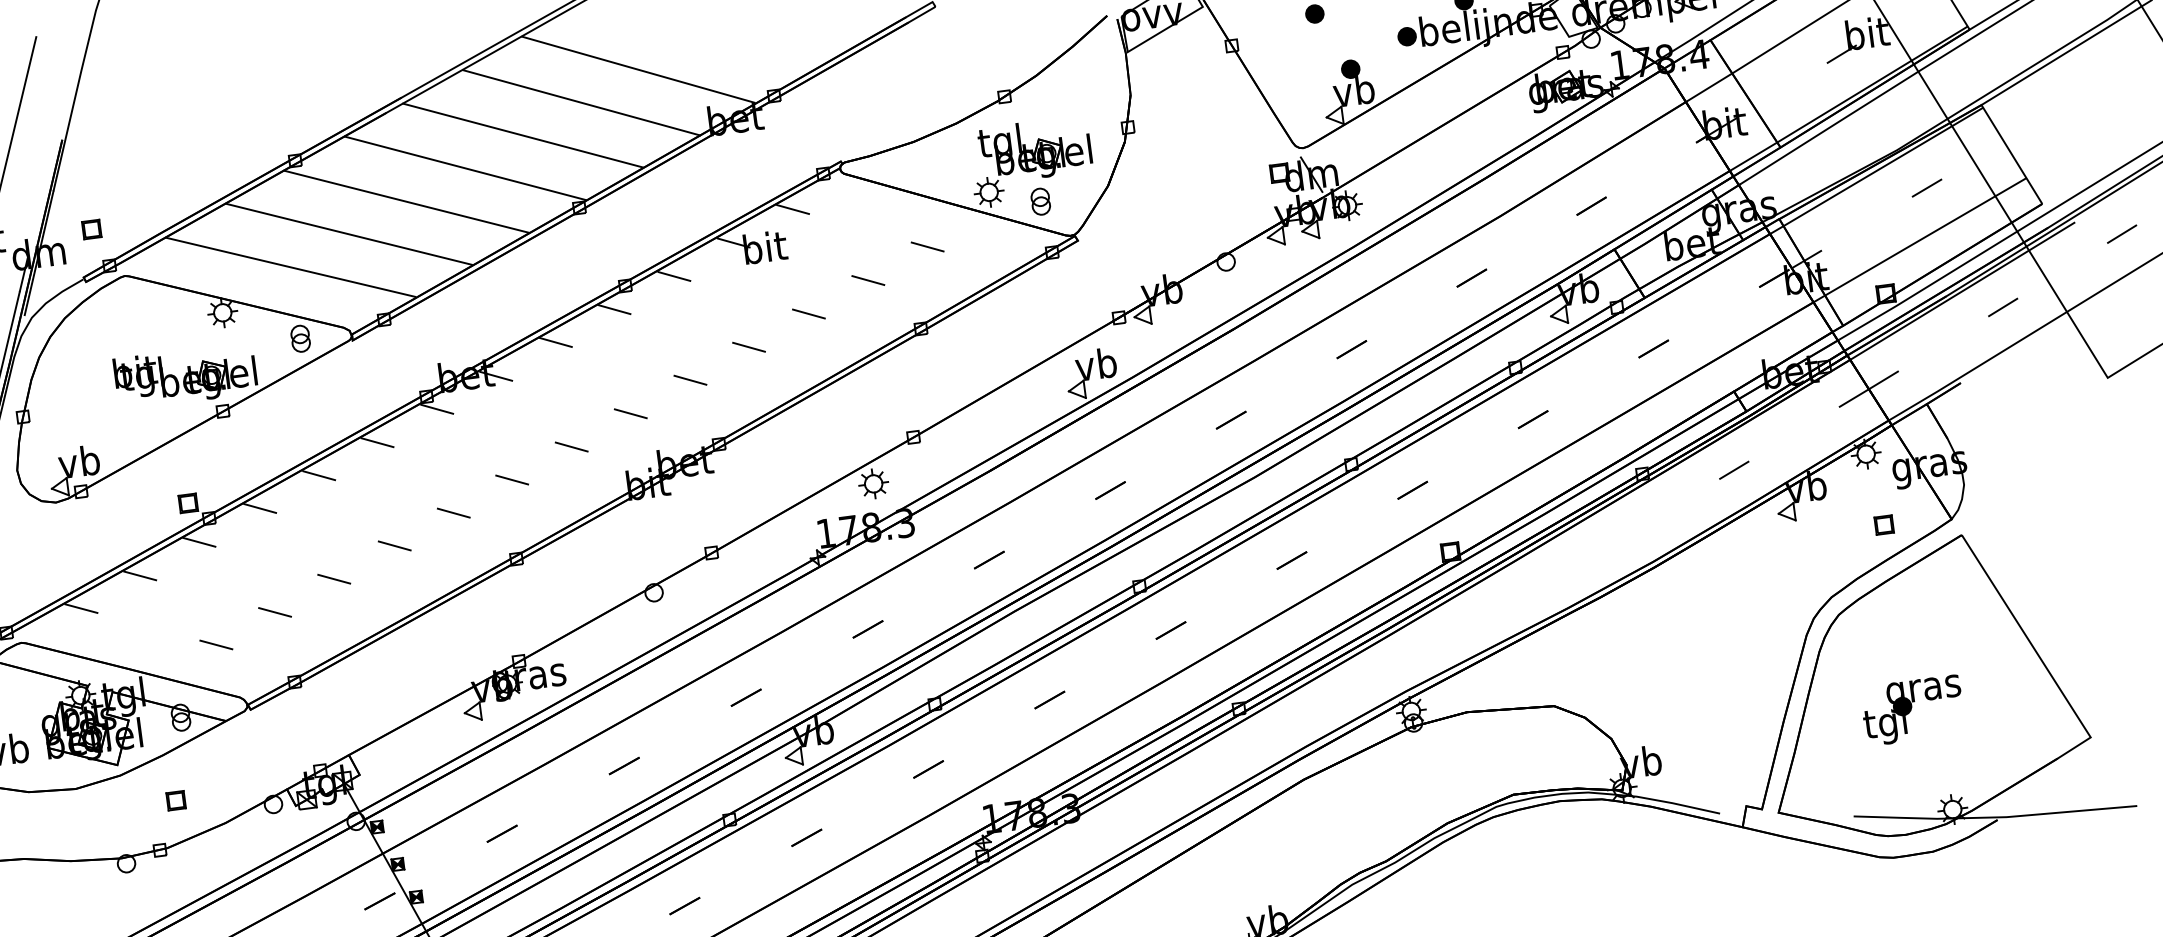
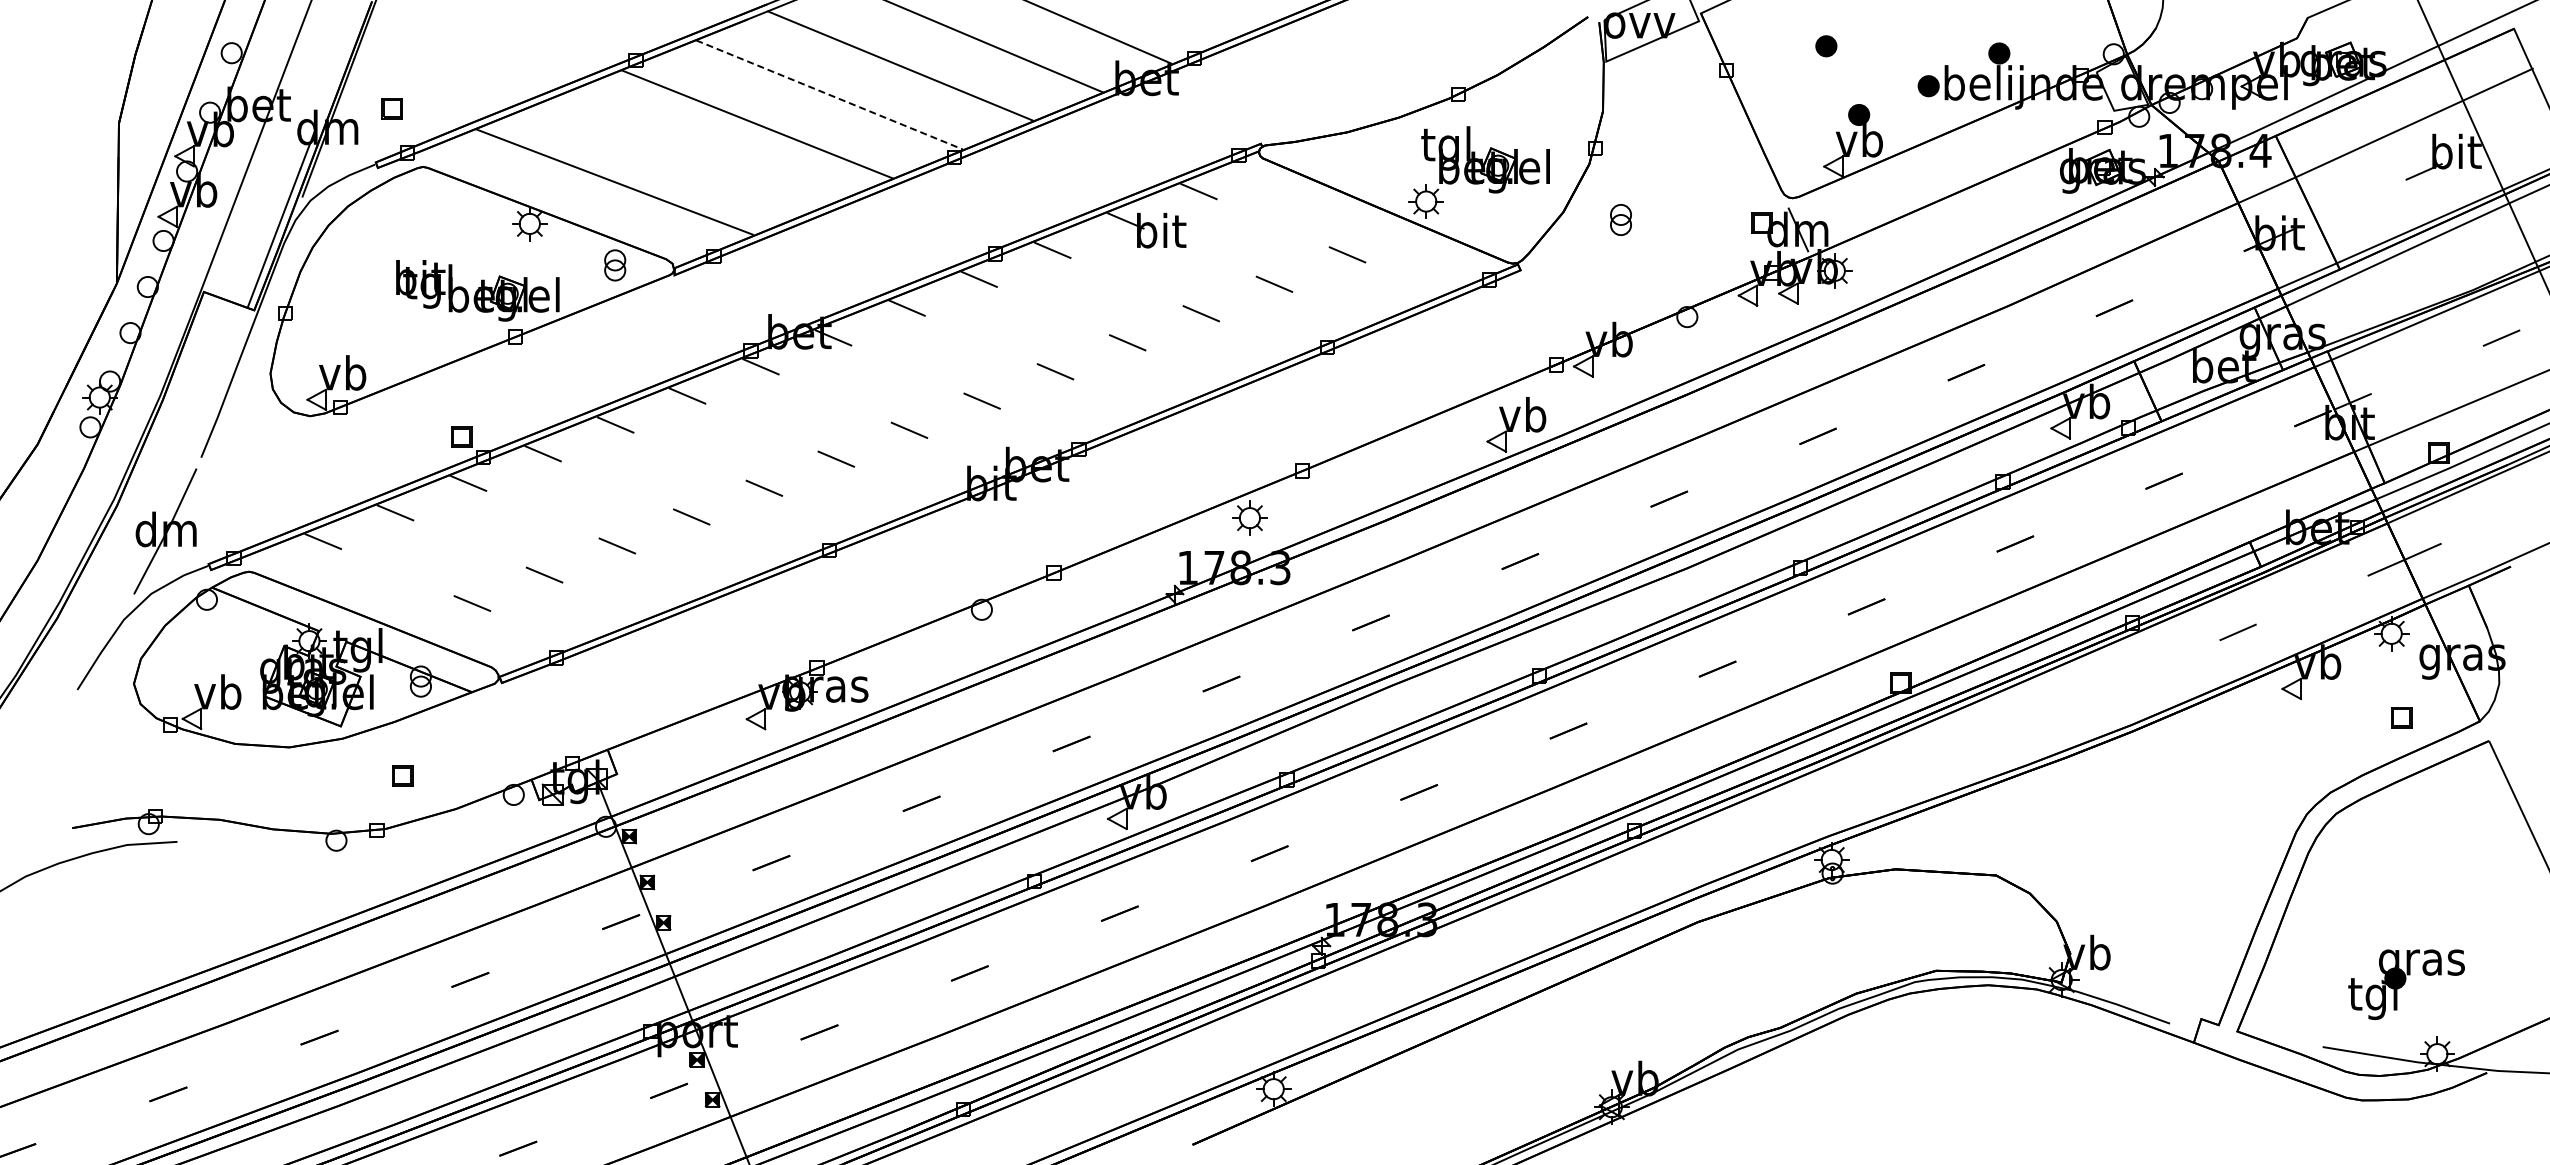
line: (465, 167) -> (829, 94), solid -> dashed
part: (1040, 201) -> (1620, 219), moved
line: (349, 233) -> (686, 152), removed
part: (1912, 710) -> (2406, 984), moved

